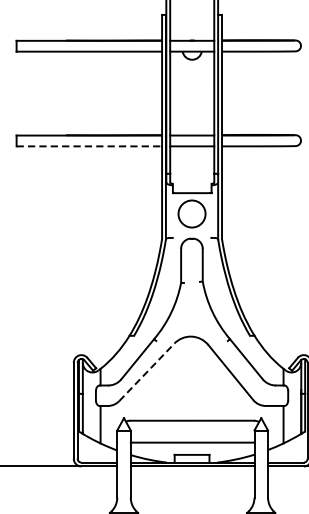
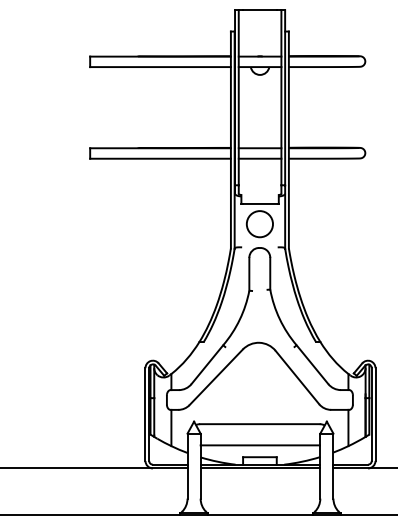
line: (90, 146) -> (161, 158), dashed -> solid
line: (147, 371) -> (216, 376), dashed -> solid

